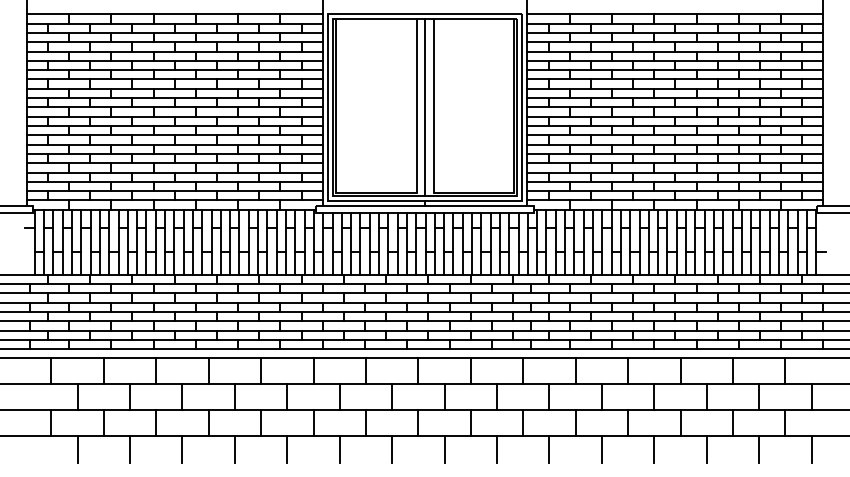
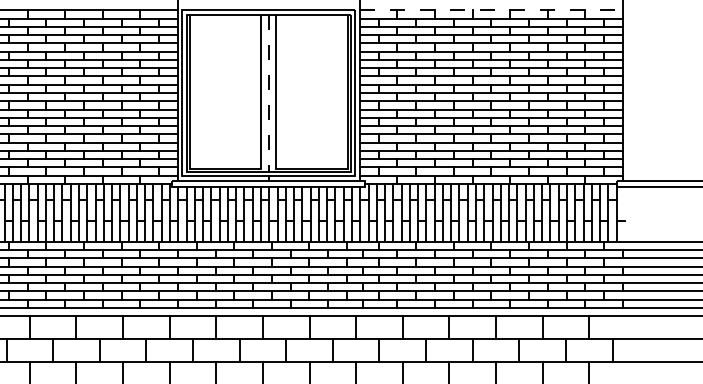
line: (675, 14) -> (491, 10), solid -> dashed
line: (425, 108) -> (269, 93), solid -> dashed

